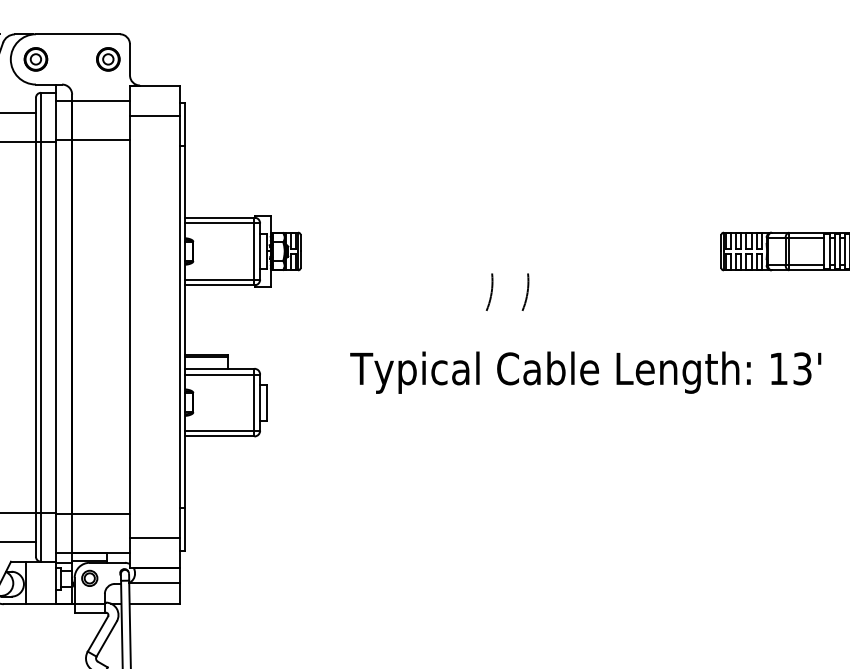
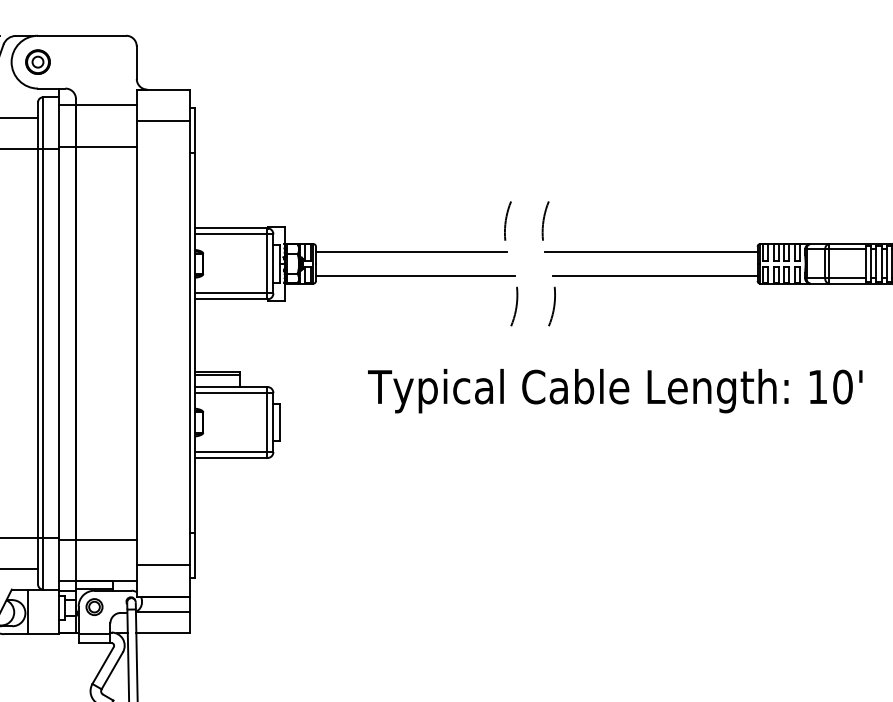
part: (107, 58) -> (113, 61), removed
arc: (482, 210) -> (506, 220), added
arc: (518, 210) -> (544, 220), added
line: (391, 239) -> (411, 251), added
line: (619, 239) -> (650, 251), added
line: (395, 262) -> (415, 275), added
line: (623, 262) -> (654, 275), added
text: (802, 368) -> (842, 386), 13' -> 10'

